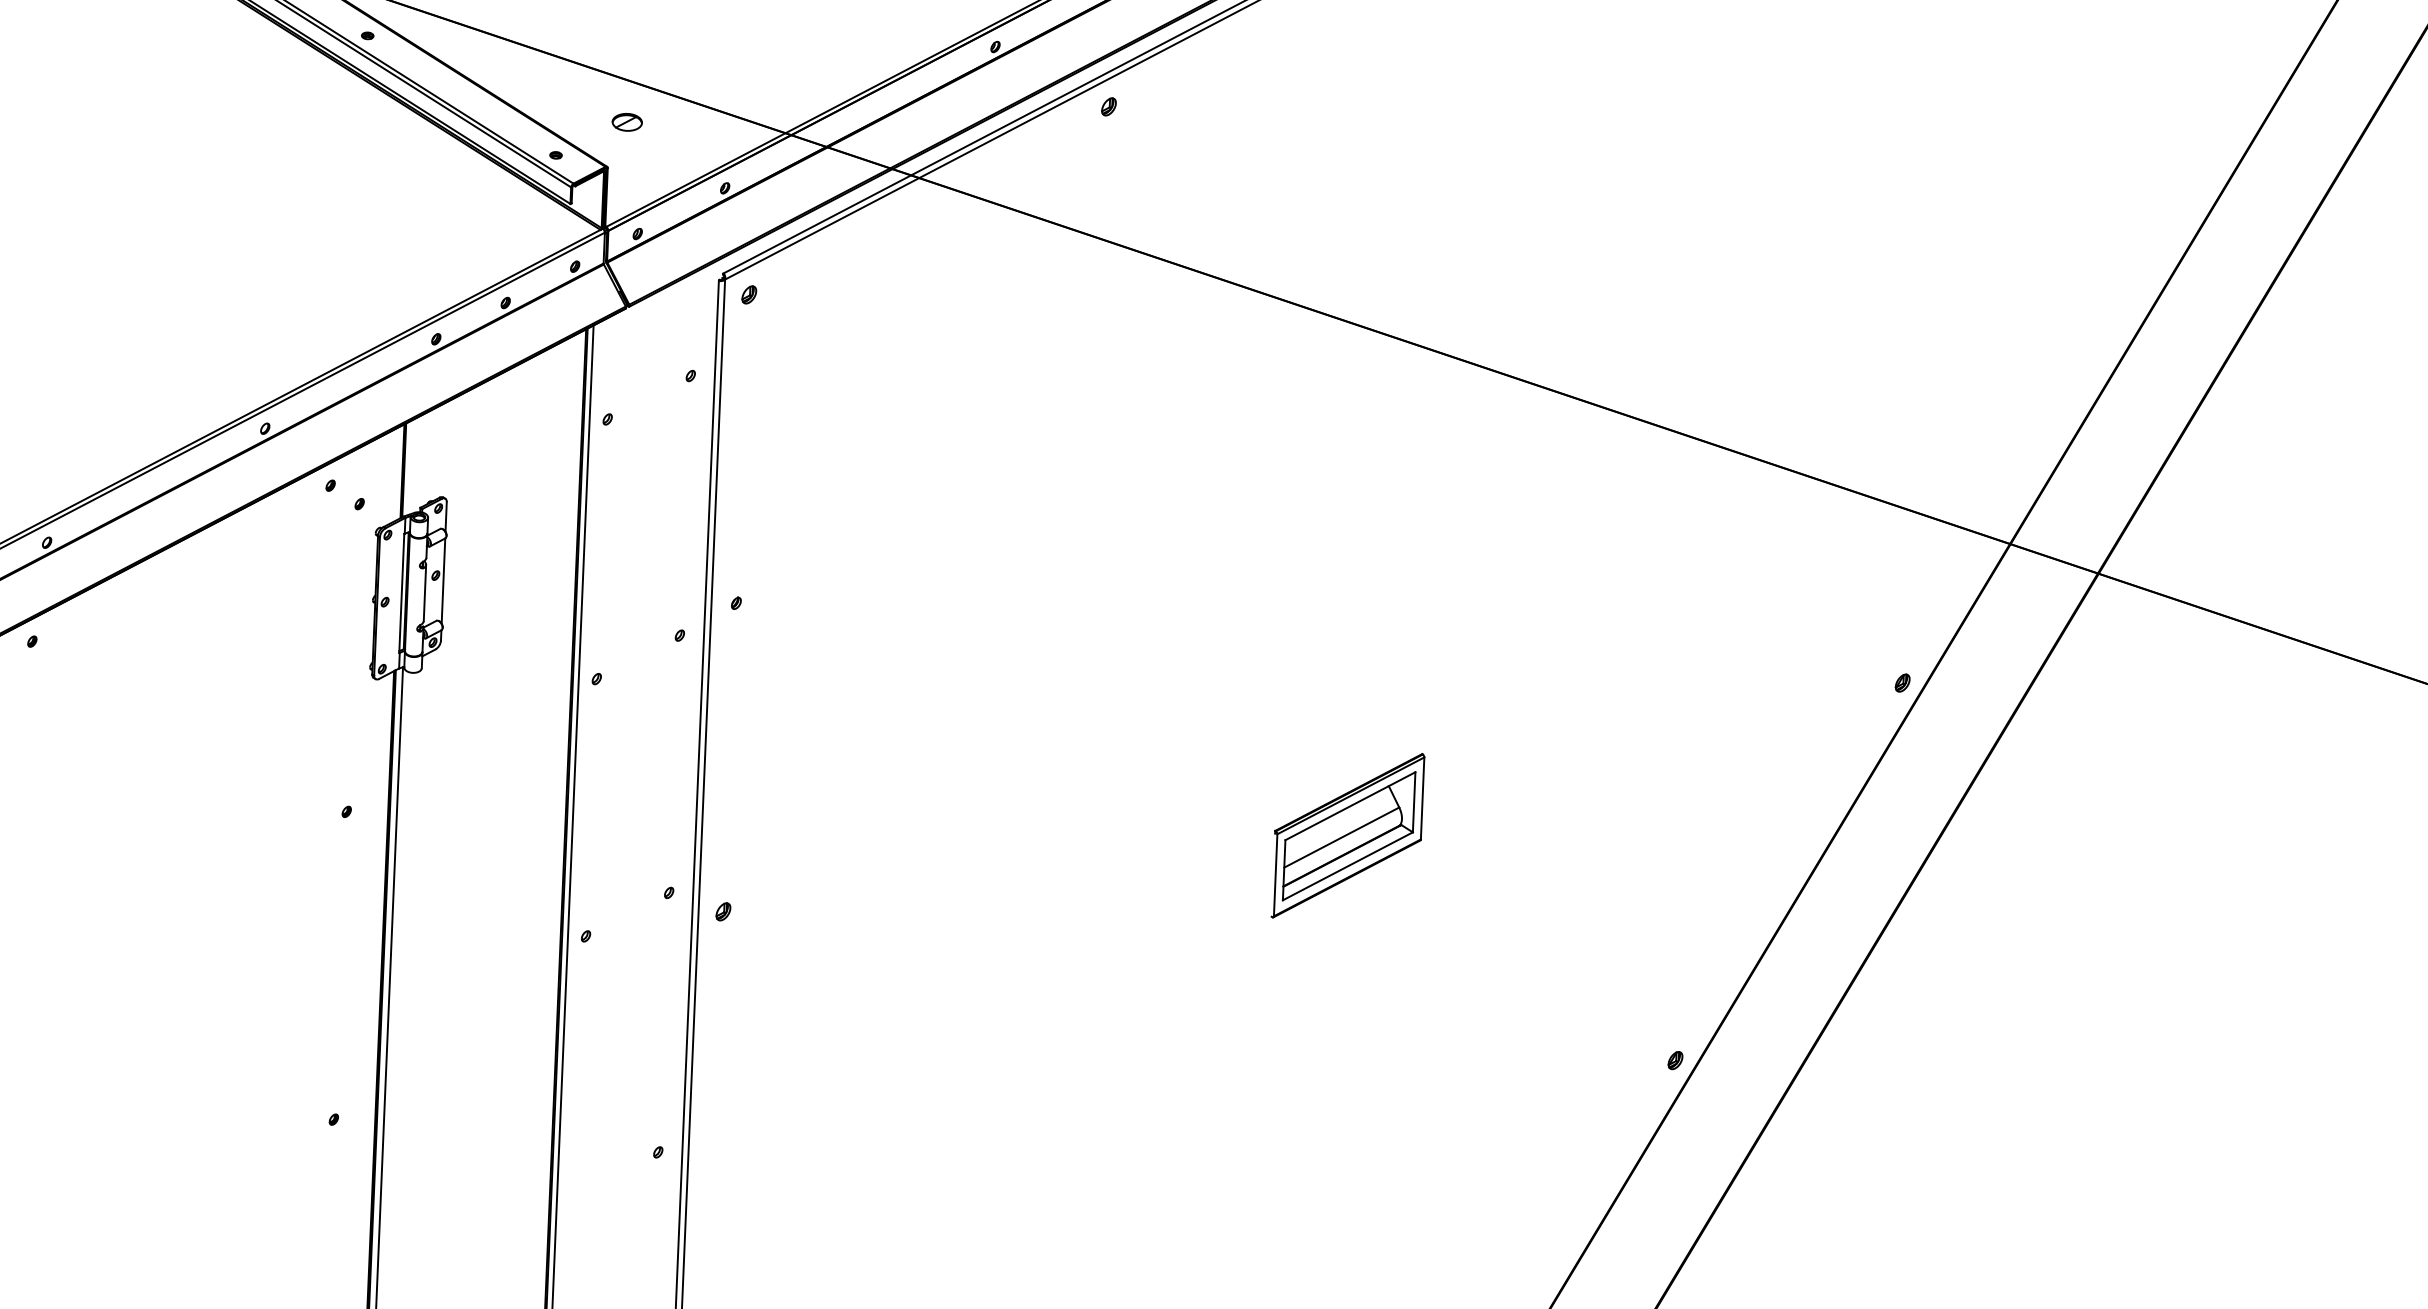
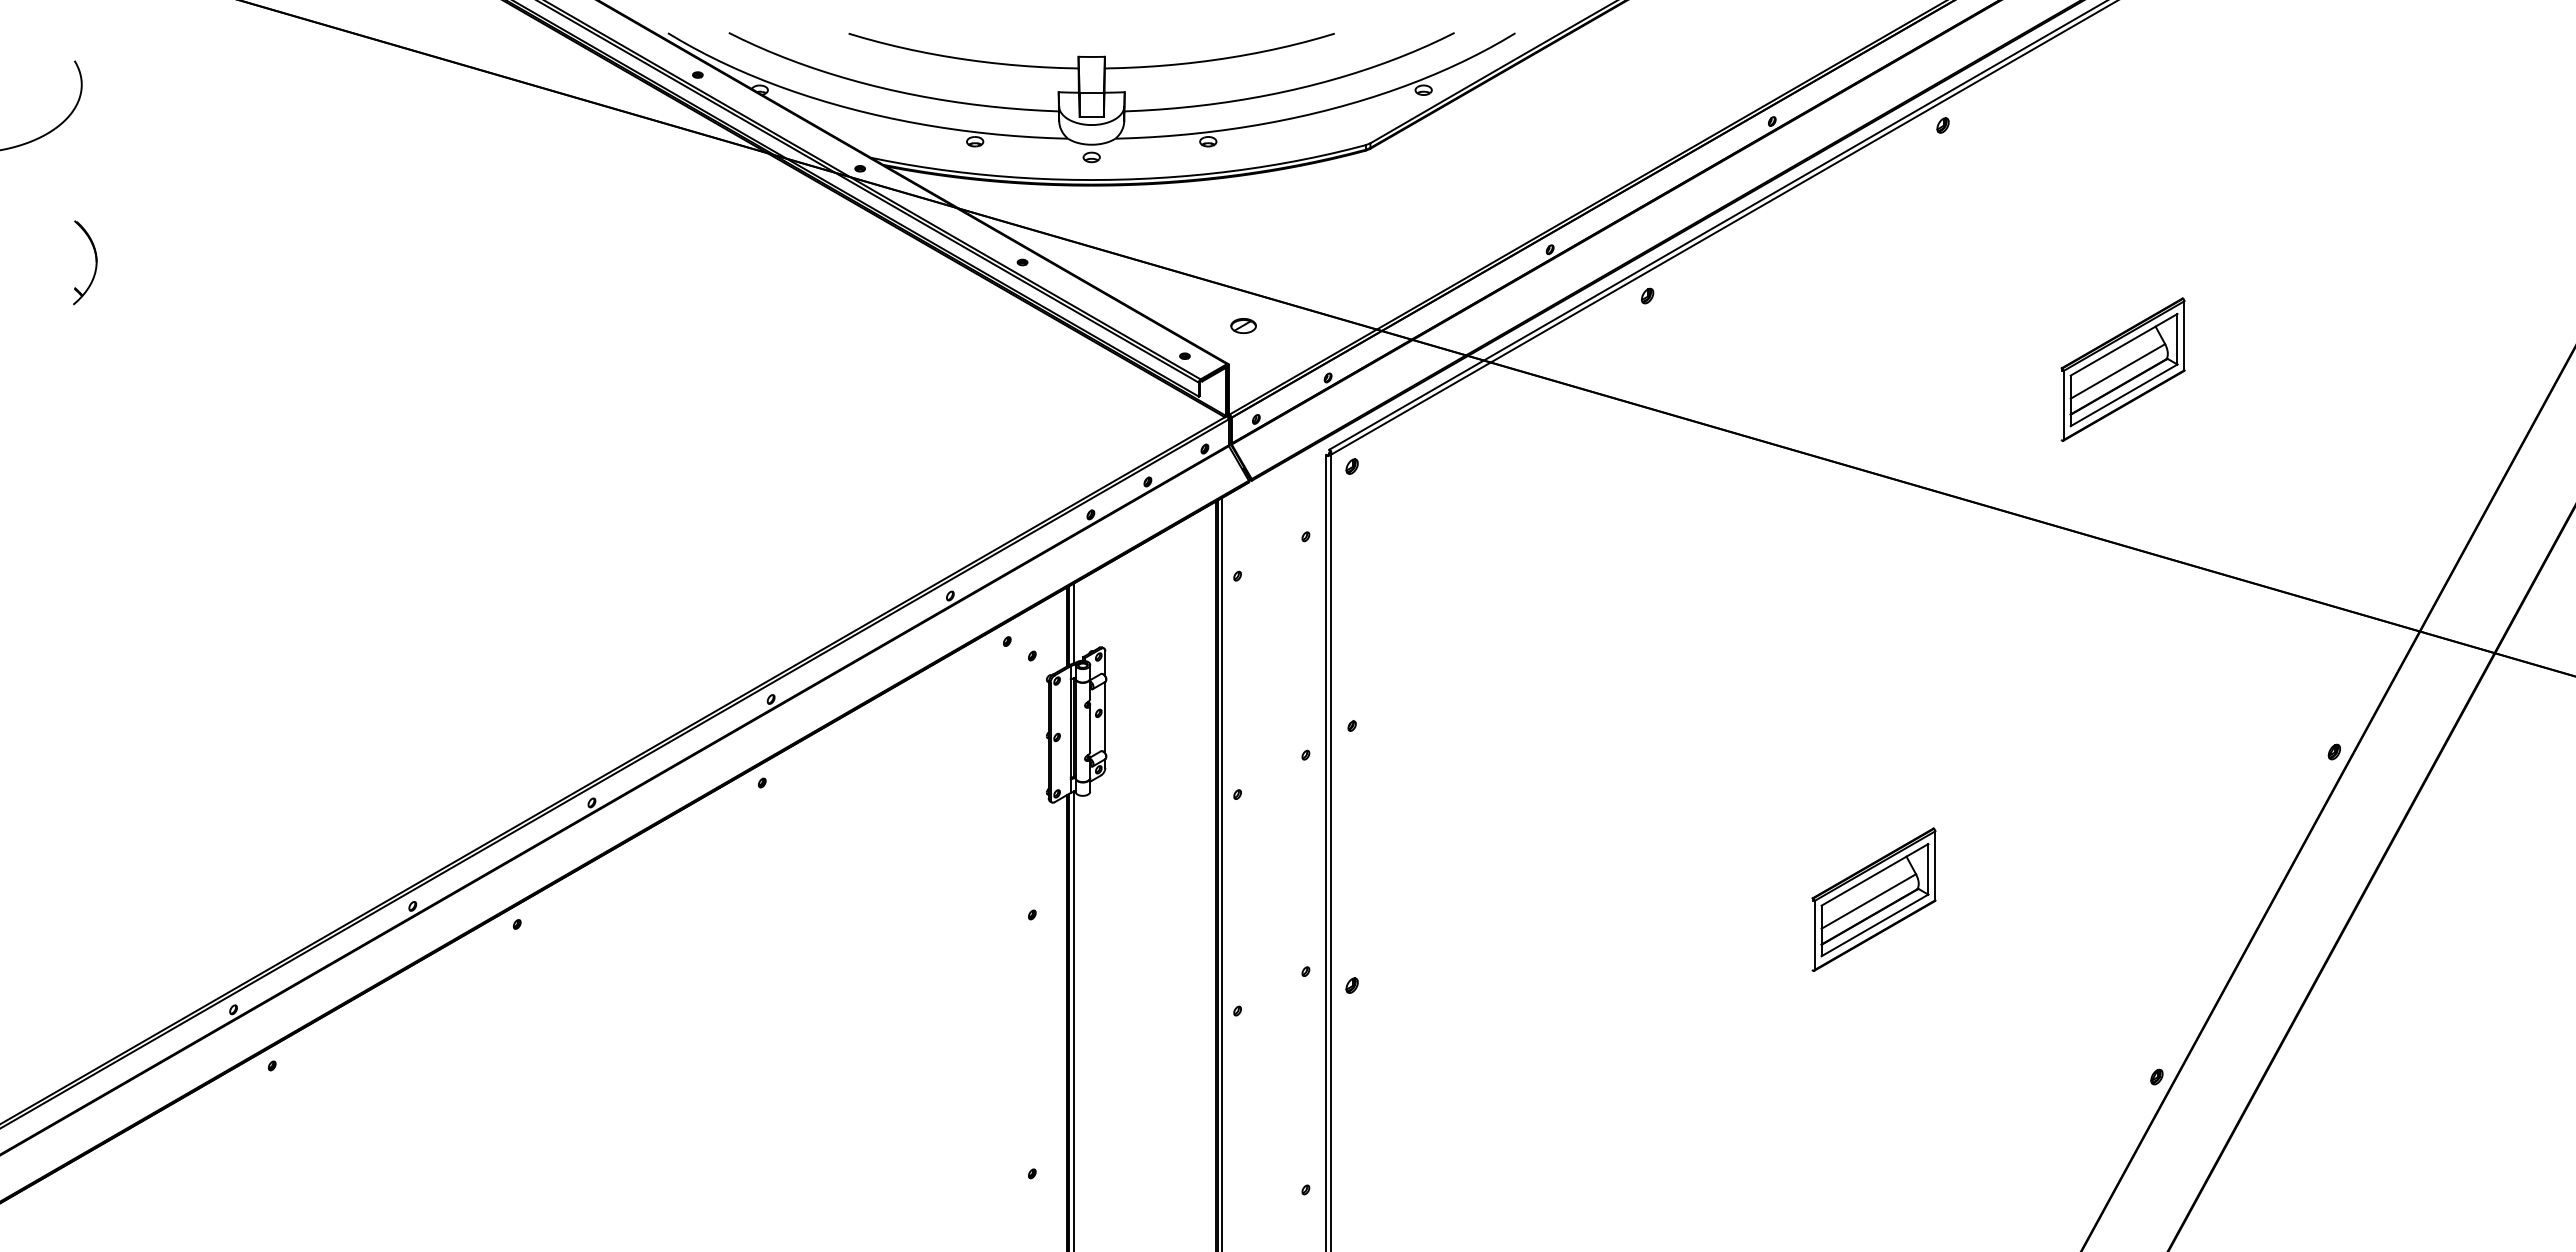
part: (1669, 217) -> (2122, 369), added
line: (411, 467) -> (1074, 623), added

